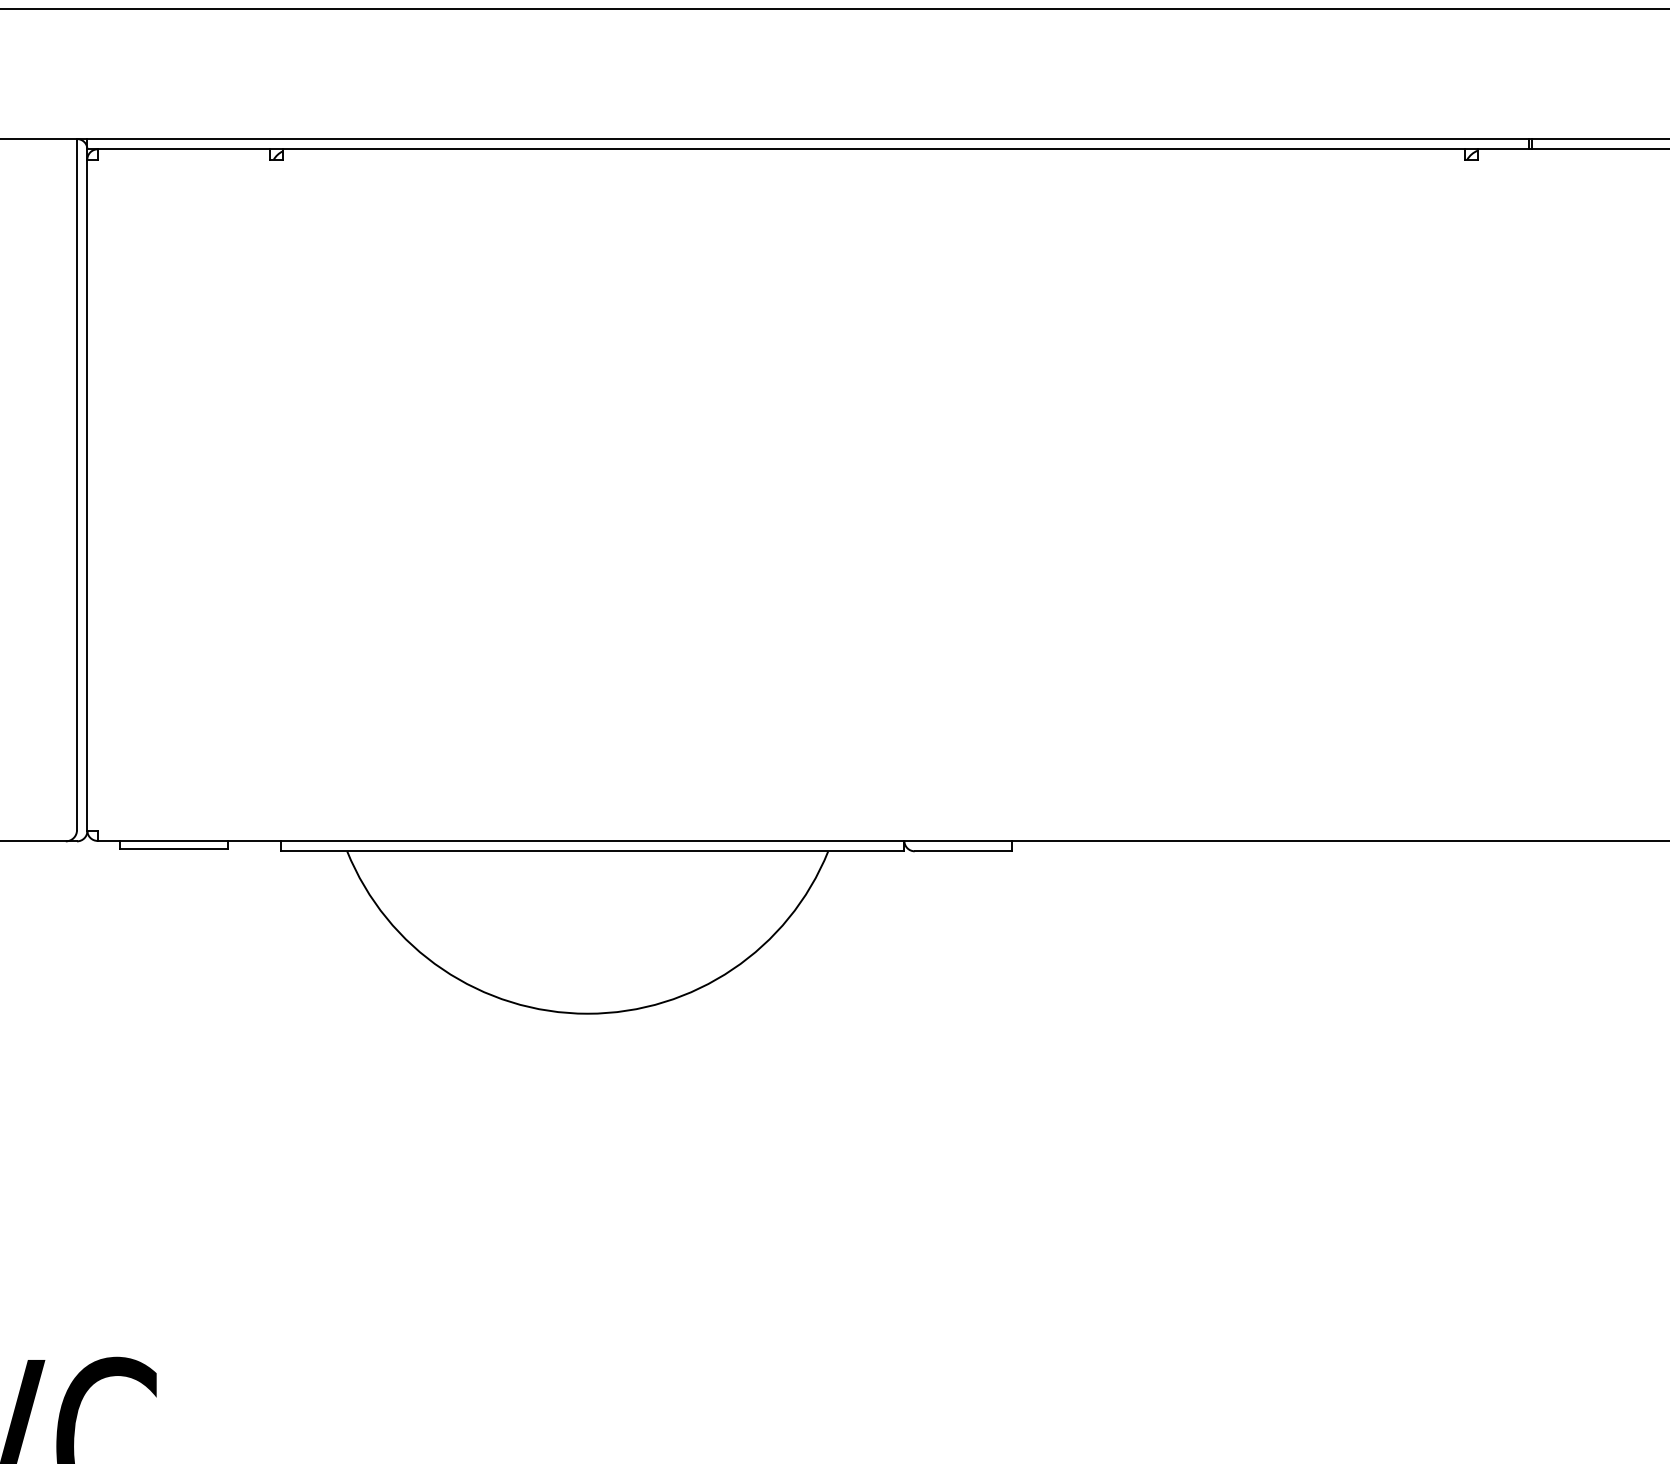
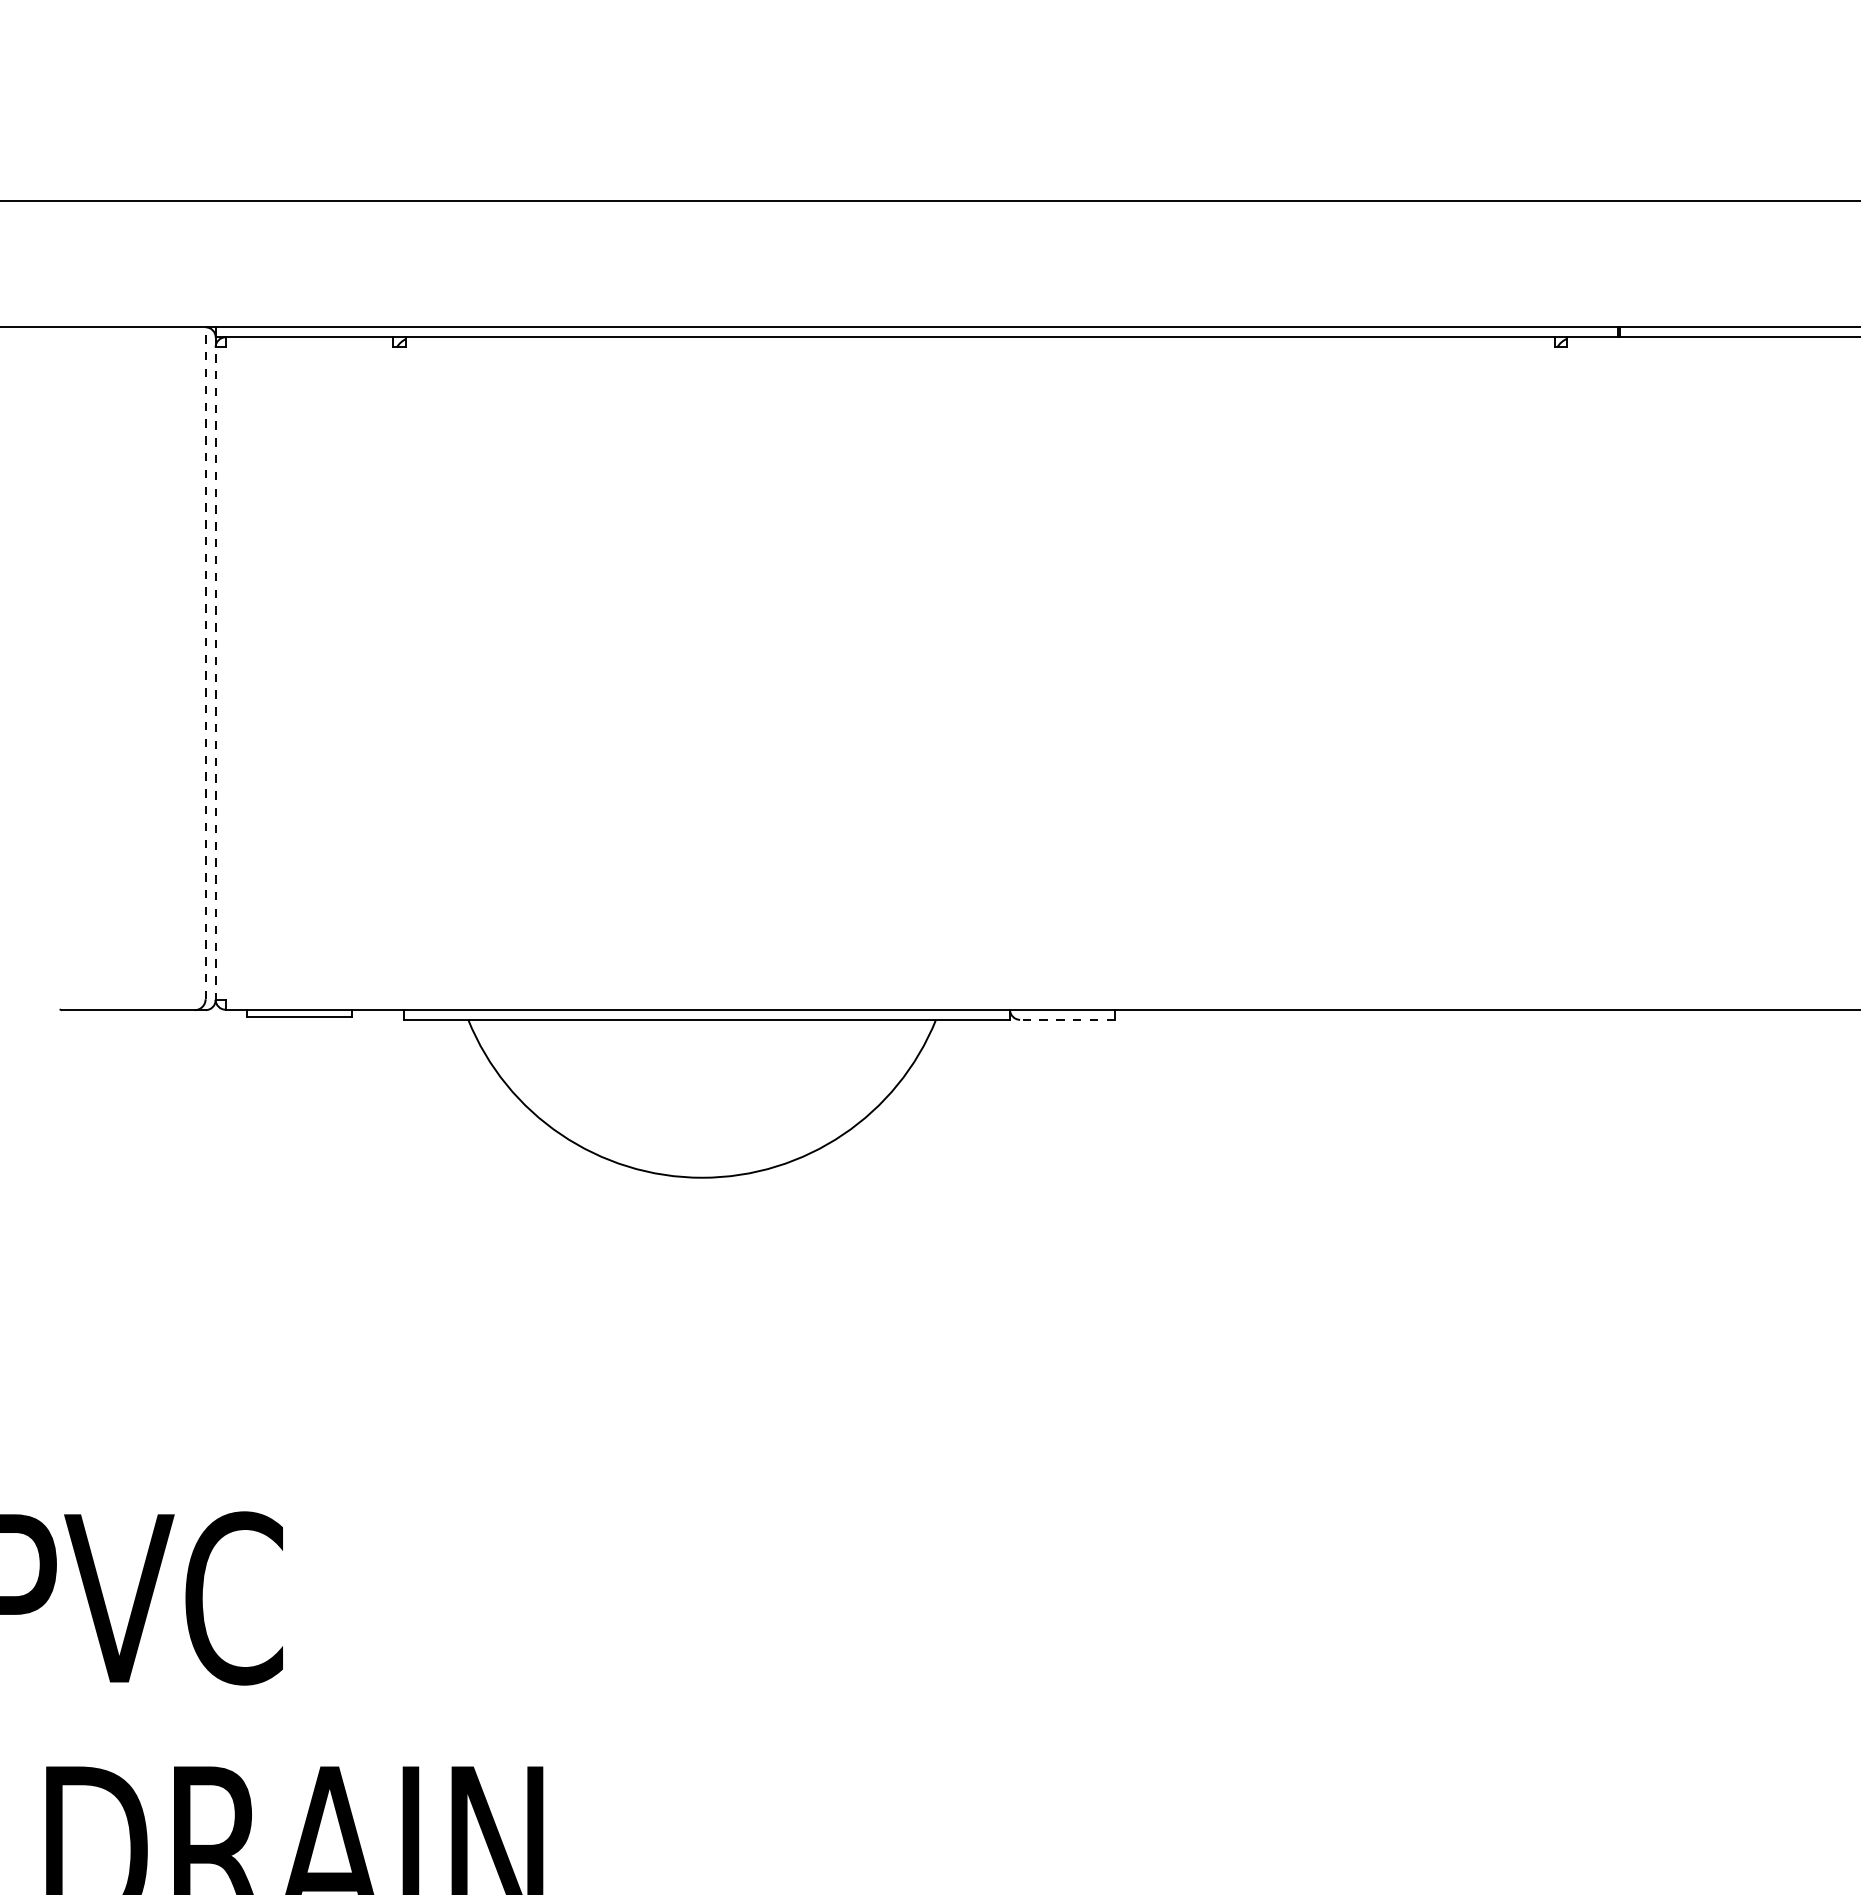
line: (76, 484) -> (205, 663), solid -> dashed
line: (87, 490) -> (215, 669), solid -> dashed
line: (963, 850) -> (1067, 1019), solid -> dashed

